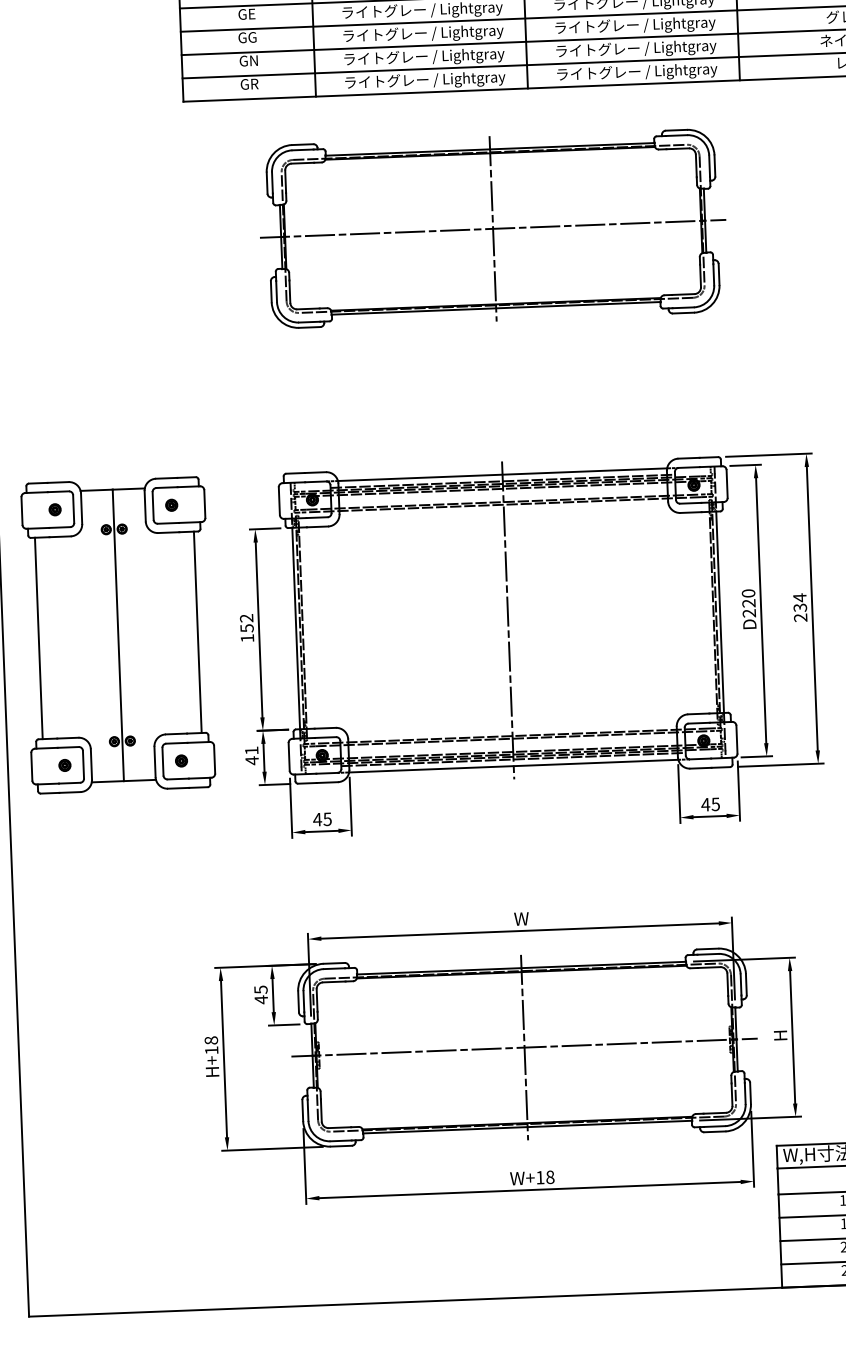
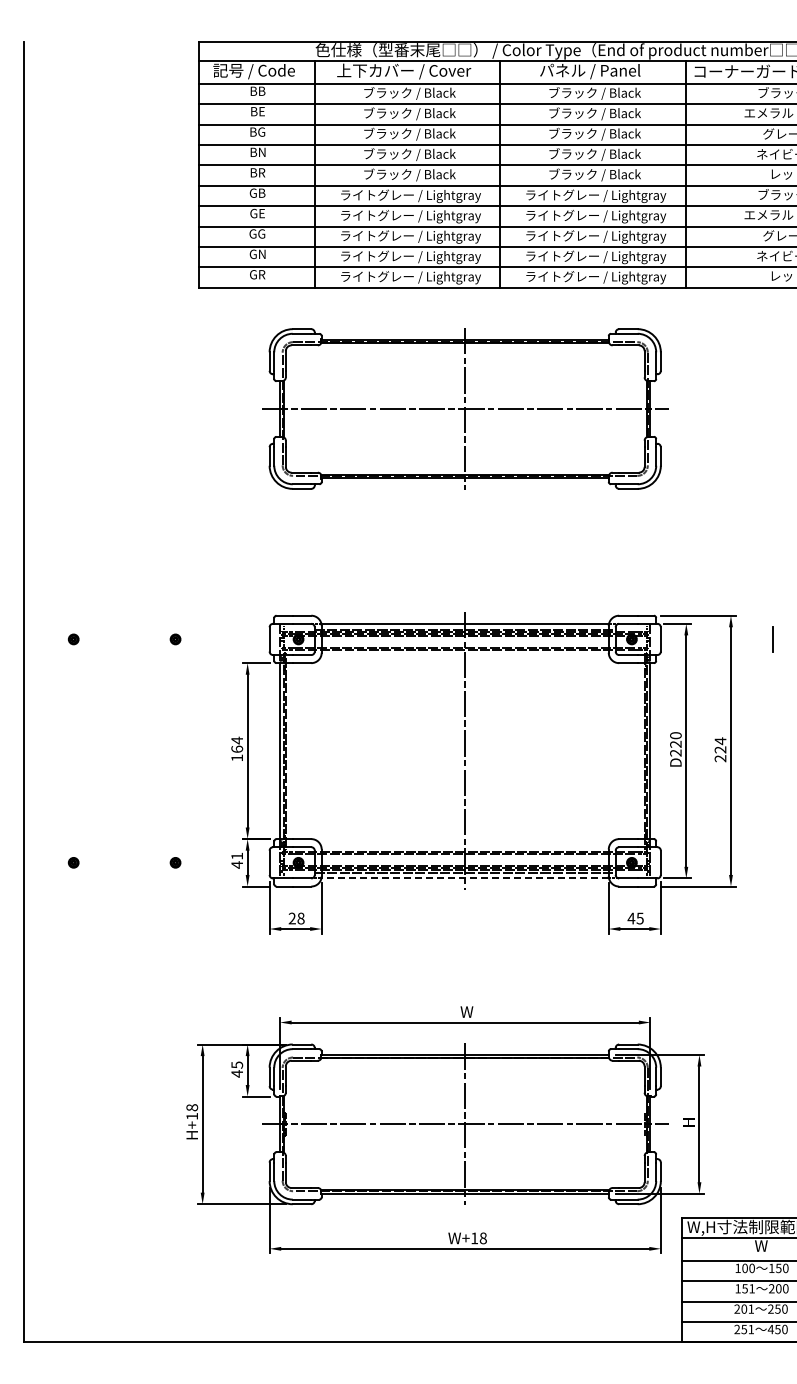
text: (800, 607) -> (720, 749), 234 -> 224
text: (247, 622) -> (237, 744), 152 -> 164
part: (118, 634) -> (124, 750), removed
line: (514, 766) -> (465, 878), solid -> dashed
text: (322, 819) -> (296, 918), 45 -> 28

